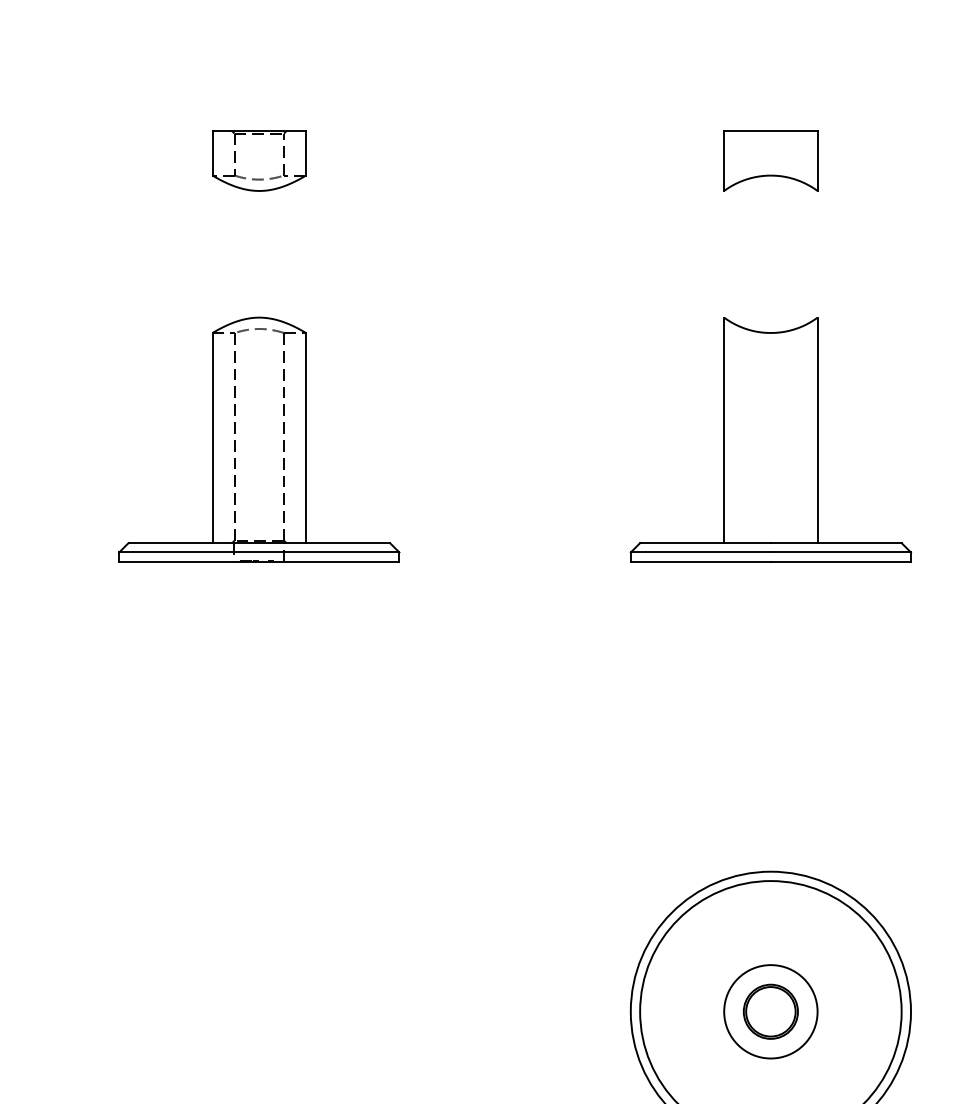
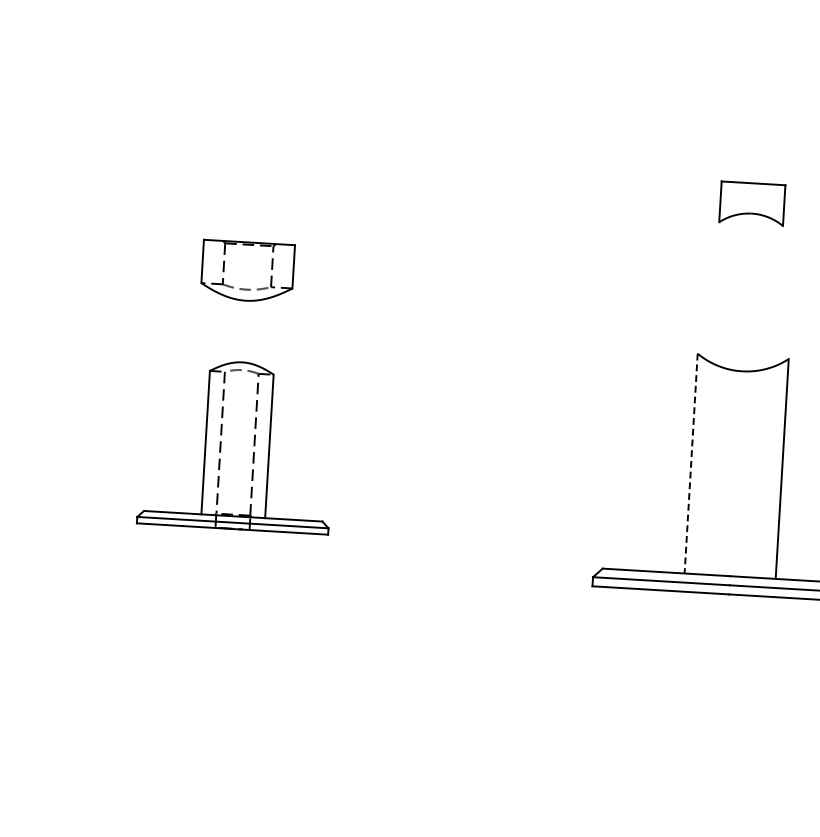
part: (259, 160) -> (247, 271), moved
part: (770, 160) -> (751, 203), size x0.7
line: (724, 430) -> (691, 463), solid -> dashed
part: (259, 439) -> (237, 445), size x0.7

